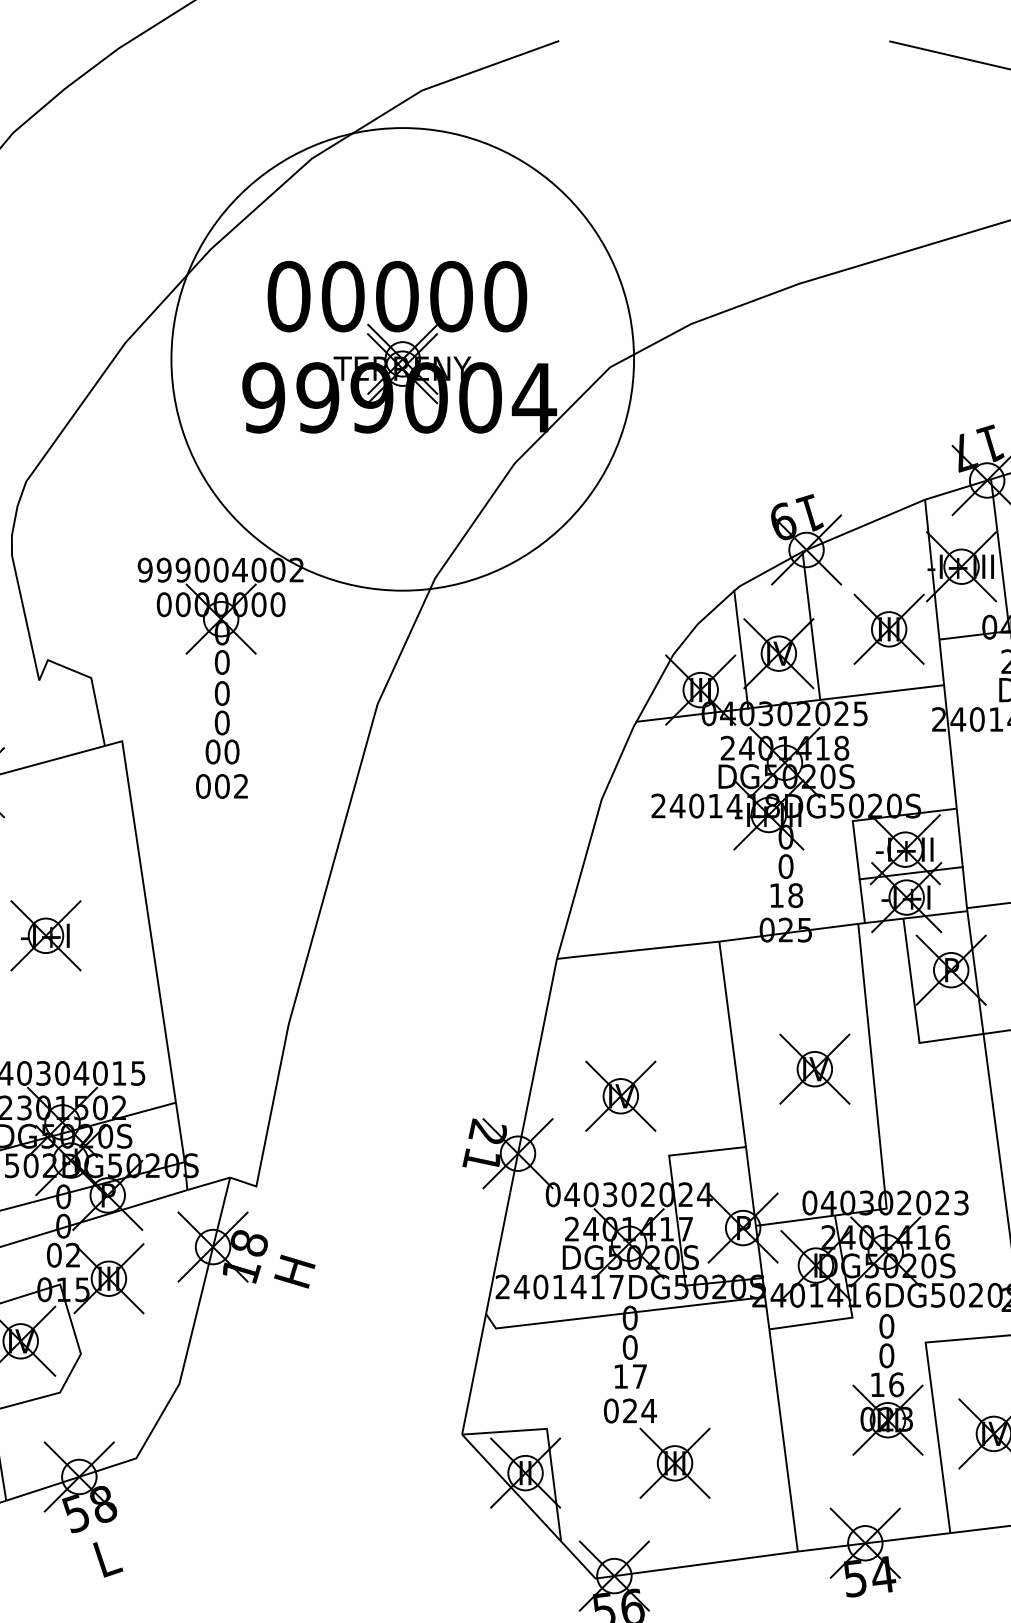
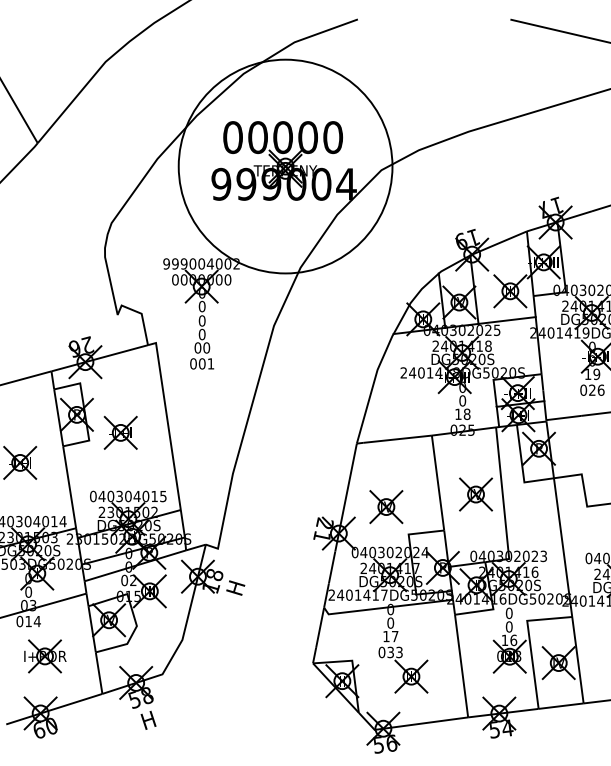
text: (240, 785) -> (210, 363), 002 -> 001
text: (640, 1411) -> (395, 652), 024 -> 033
text: (103, 1556) -> (147, 719), L -> H

